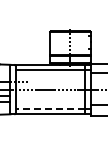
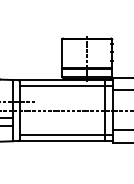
line: (50, 109) -> (62, 135), dashed -> solid

